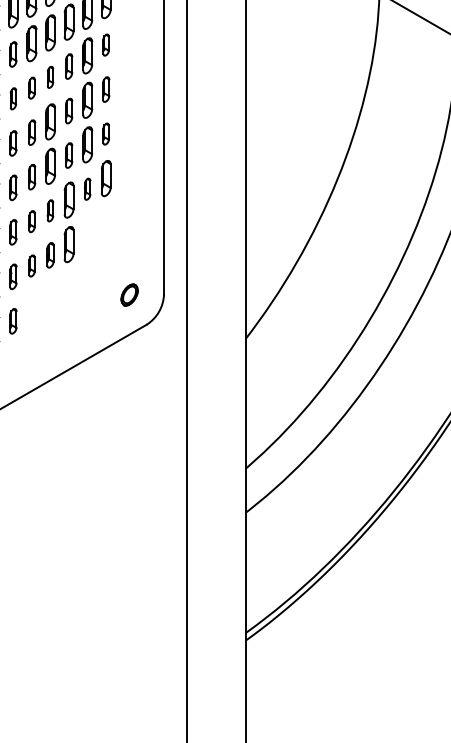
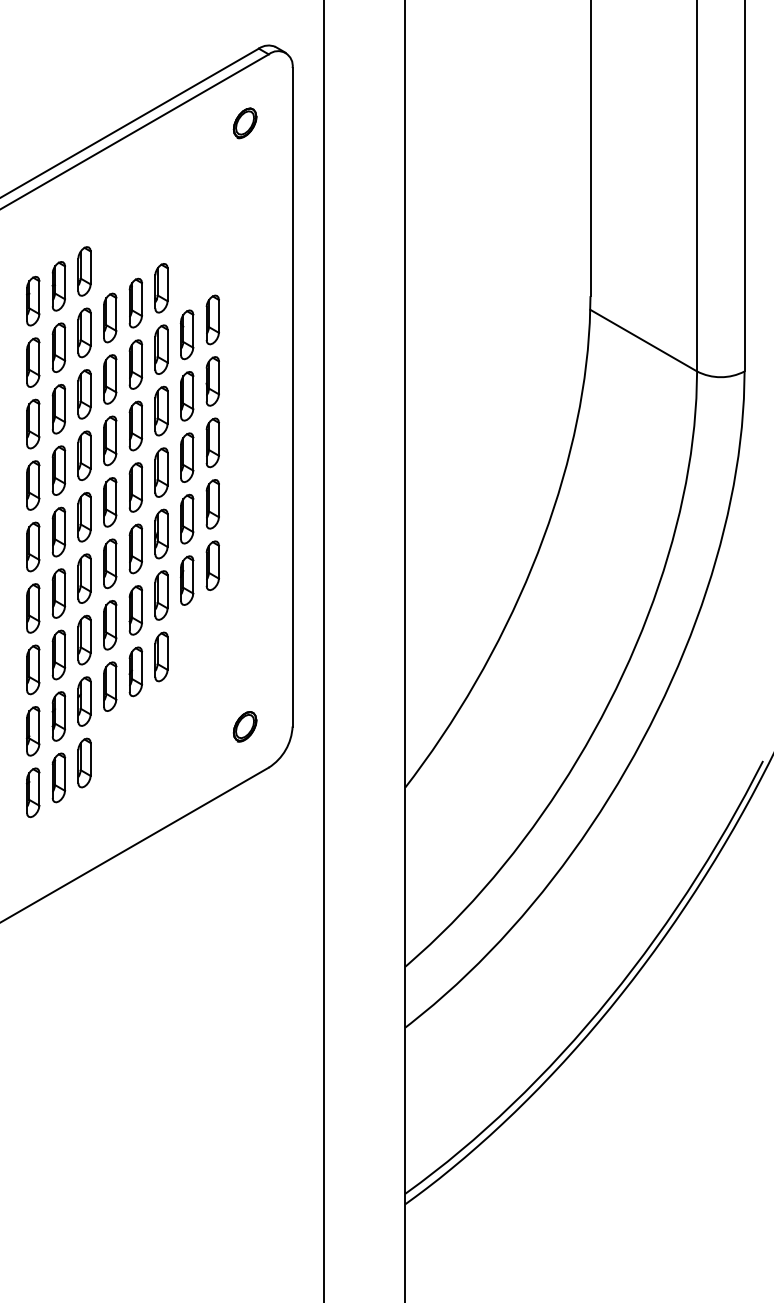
part: (106, 45) -> (212, 381), size x1.67
part: (13, 54) -> (84, 394), size x1.43
part: (69, 66) -> (161, 410), size x1.43
part: (50, 77) -> (135, 425), size x1.67
part: (32, 87) -> (110, 440), size x1.67
part: (106, 89) -> (212, 442), size x1.43
part: (13, 98) -> (84, 455), size x1.67
part: (69, 111) -> (161, 472), size x1.43
part: (32, 132) -> (110, 502), size x1.43
part: (106, 134) -> (212, 504), size x1.67
part: (13, 143) -> (84, 517), size x1.43
part: (69, 155) -> (161, 533), size x1.43
part: (32, 176) -> (110, 563), size x1.43
part: (13, 187) -> (84, 578), size x1.43
part: (87, 189) -> (186, 580), size x1.67
part: (50, 210) -> (135, 610), size x1.67
part: (32, 221) -> (110, 625), size x1.67
part: (13, 231) -> (84, 639), size x1.43
part: (50, 255) -> (135, 671), size x1.43
part: (32, 265) -> (110, 686), size x1.67
part: (13, 276) -> (84, 701), size x1.43
part: (13, 320) -> (84, 762), size x1.43

